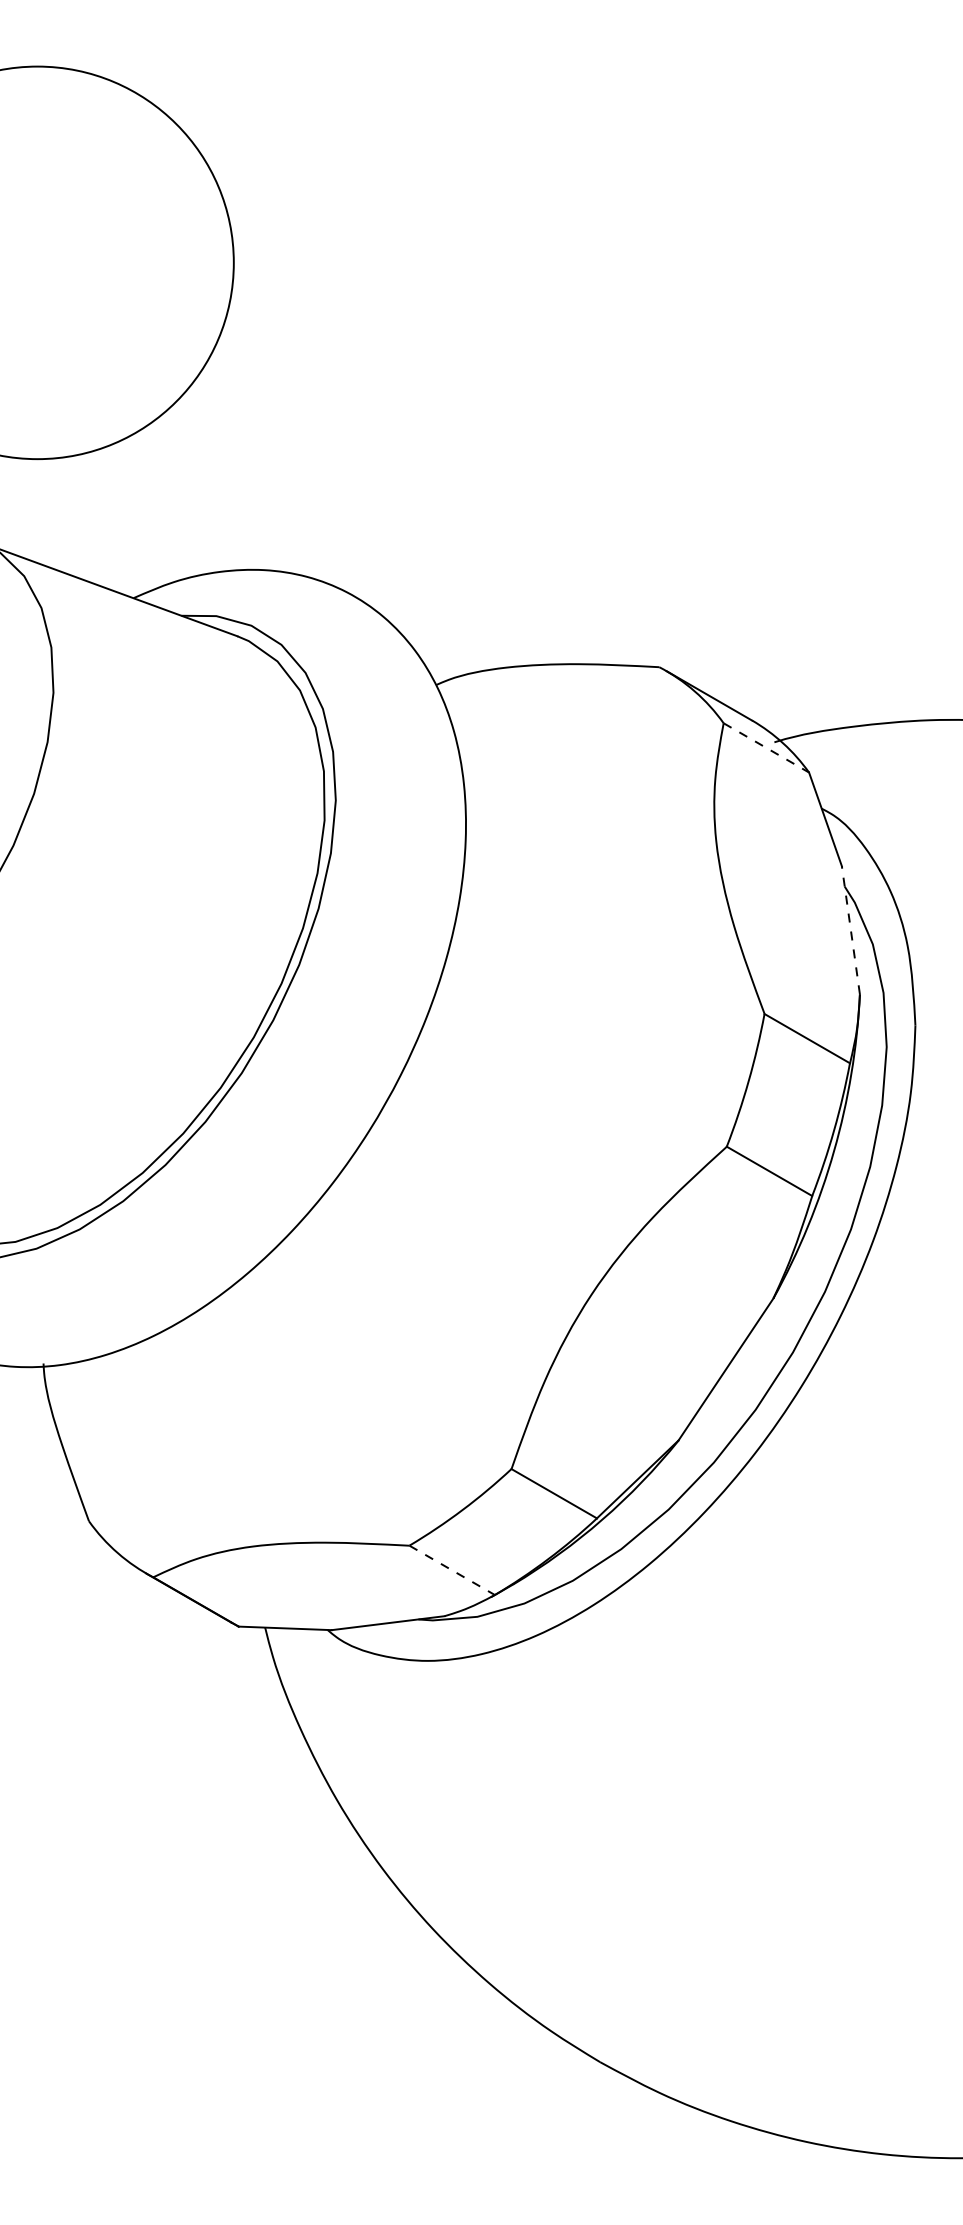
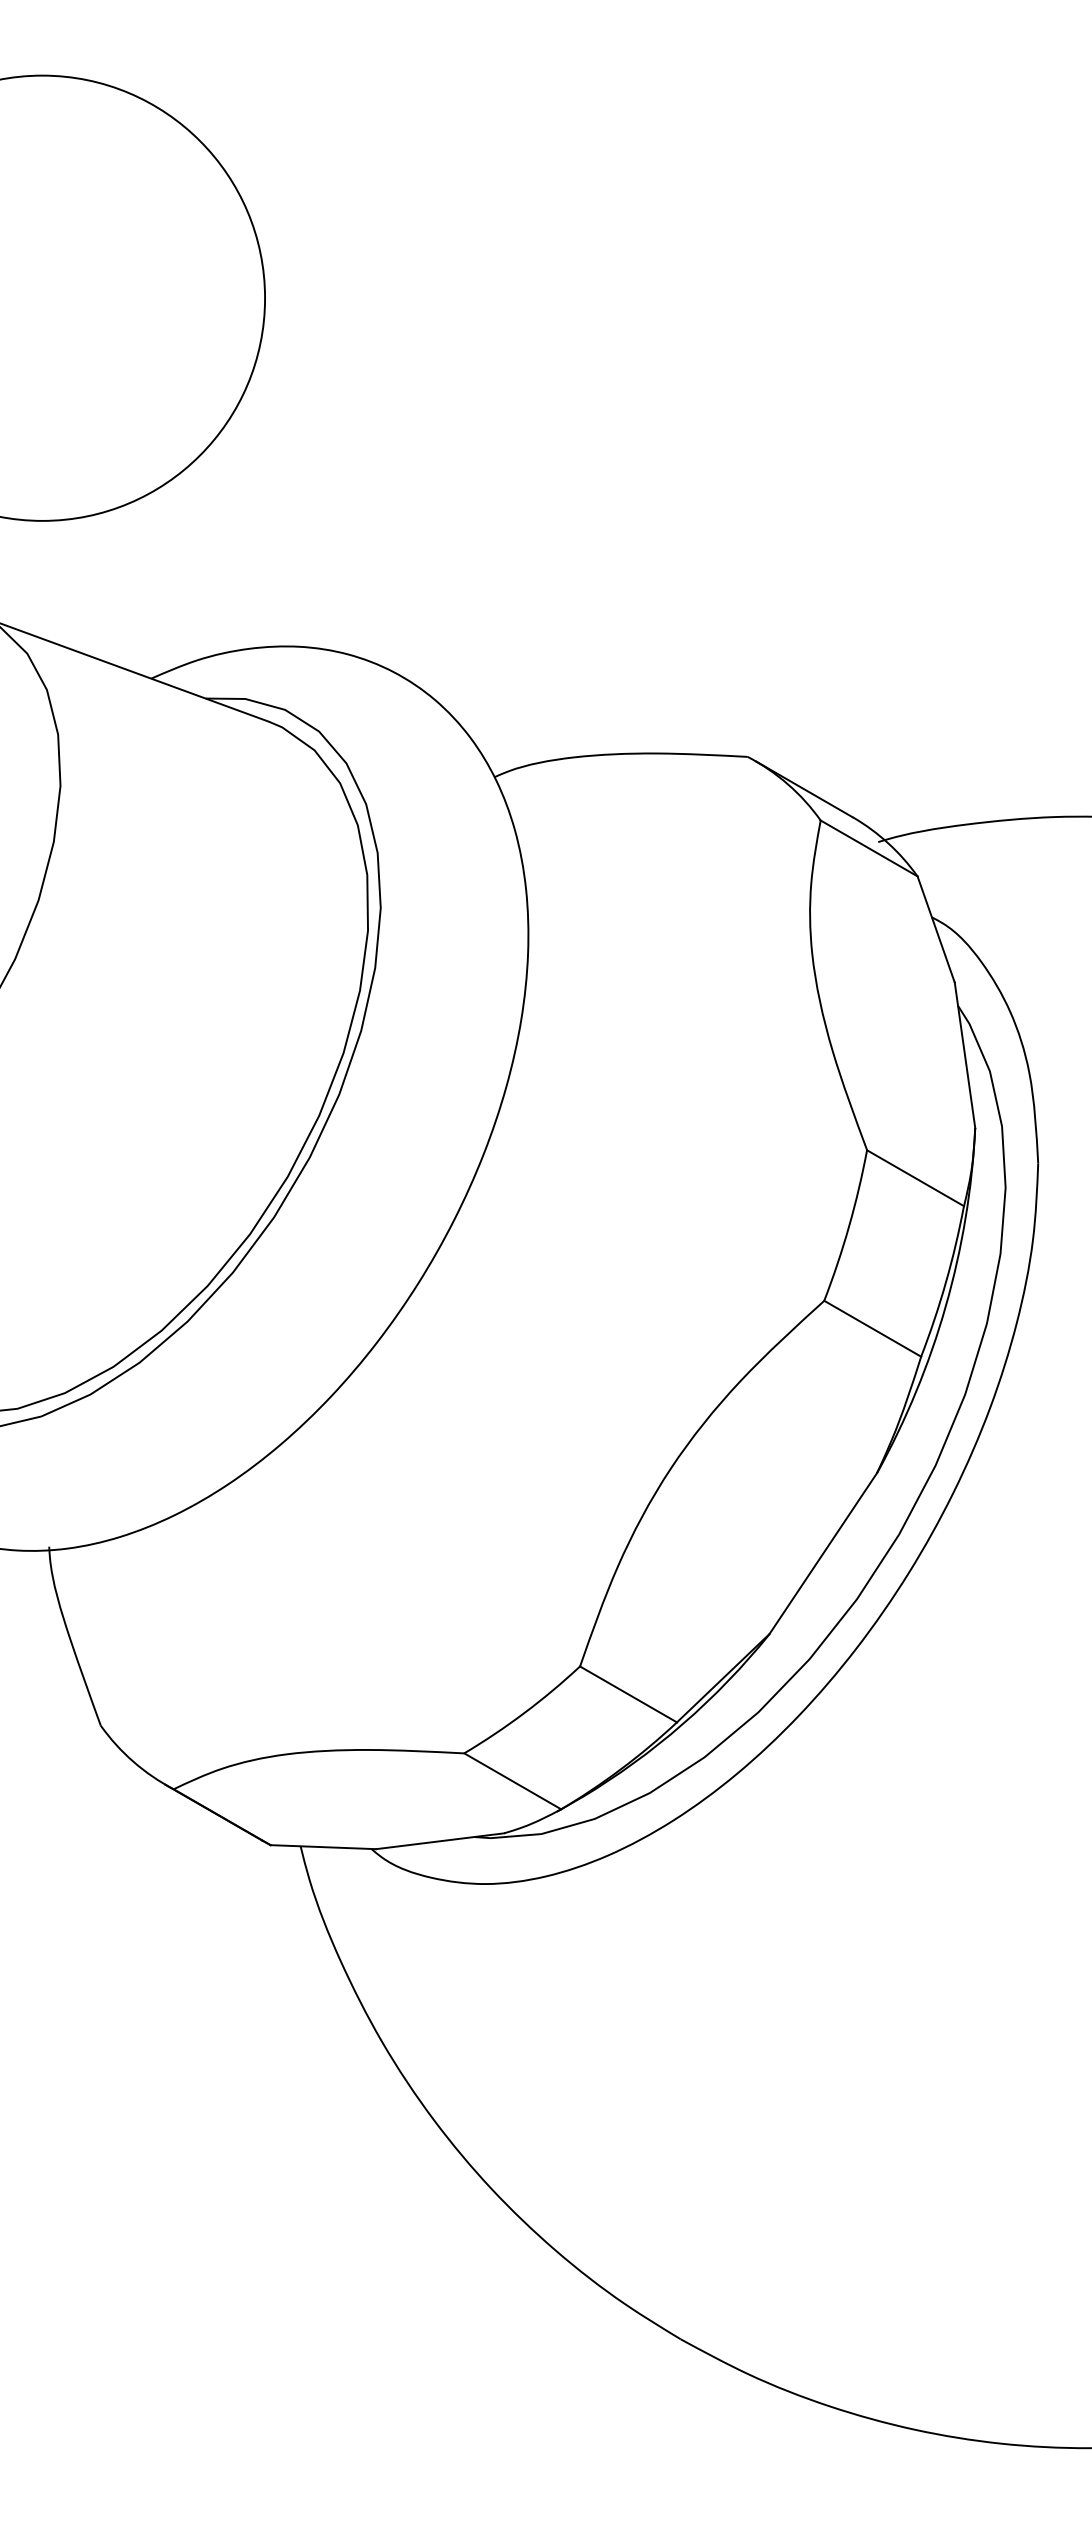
line: (766, 747) -> (869, 848), dashed -> solid
line: (850, 929) -> (964, 1054), dashed -> solid
line: (451, 1570) -> (512, 1781), dashed -> solid

